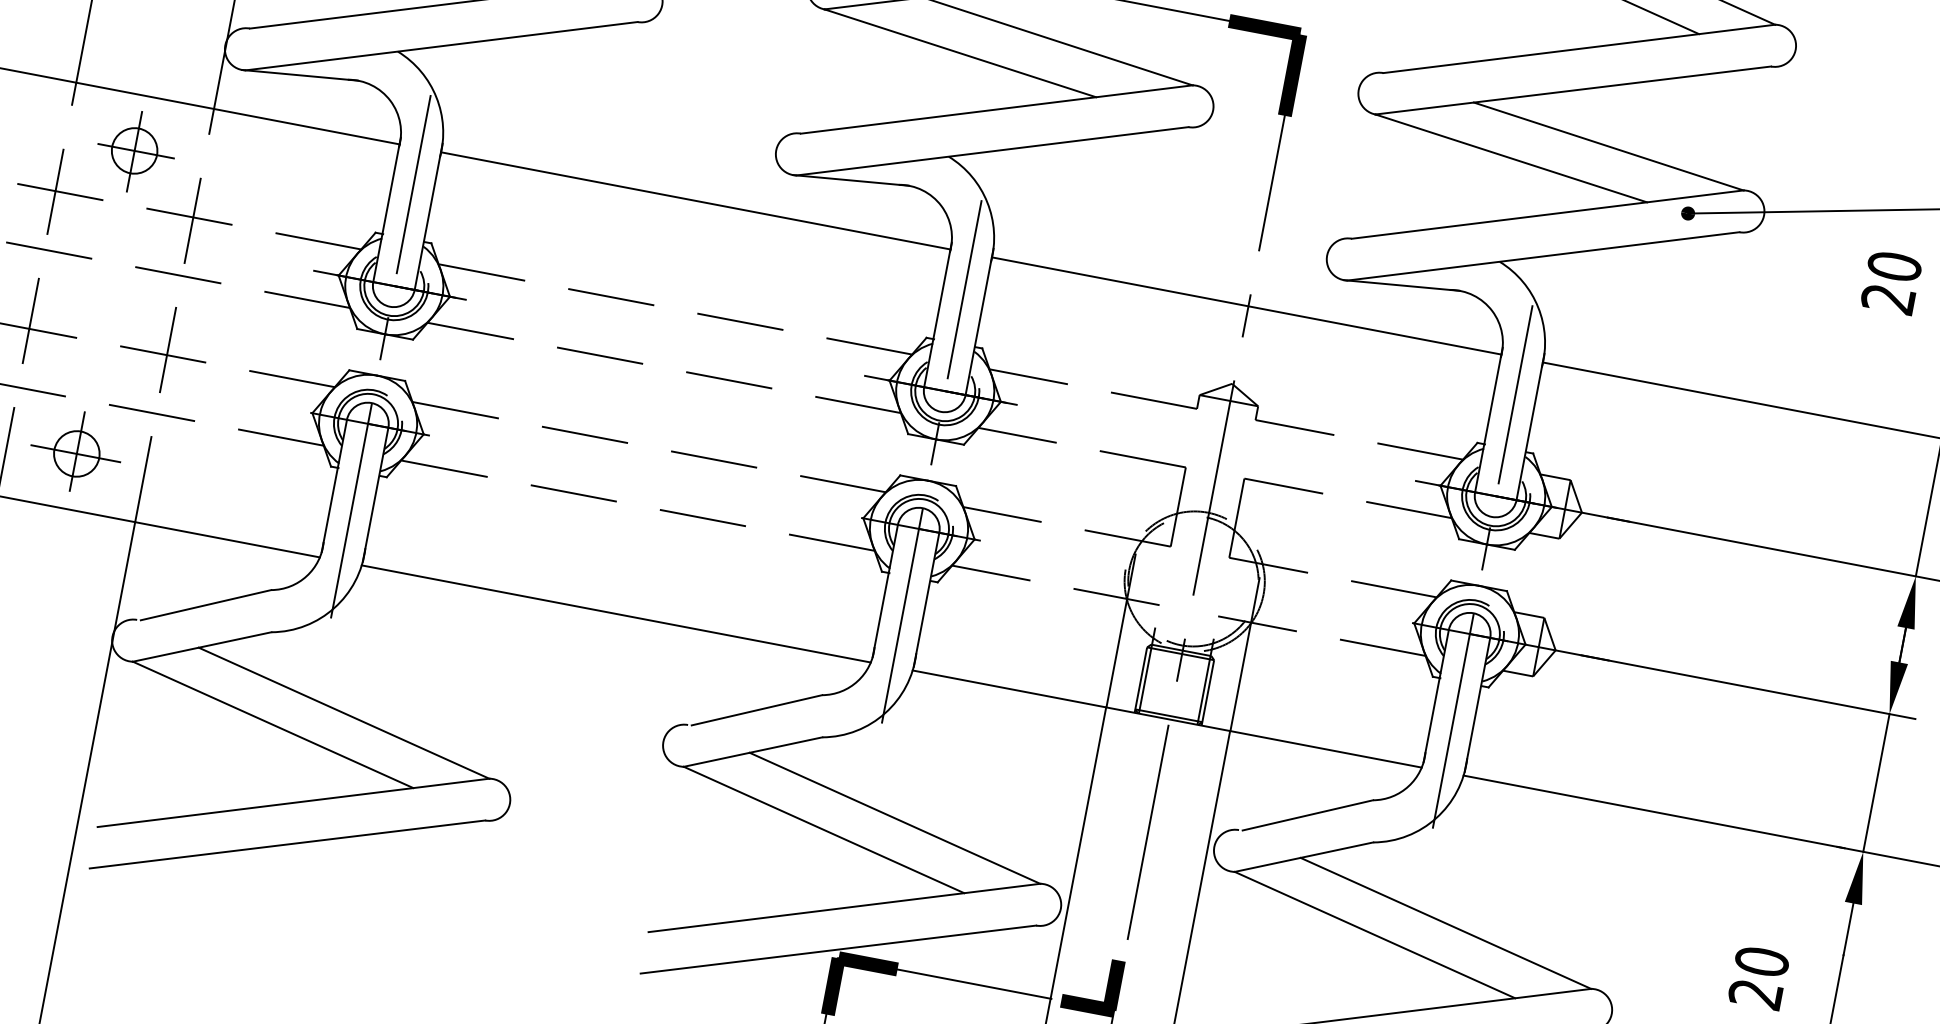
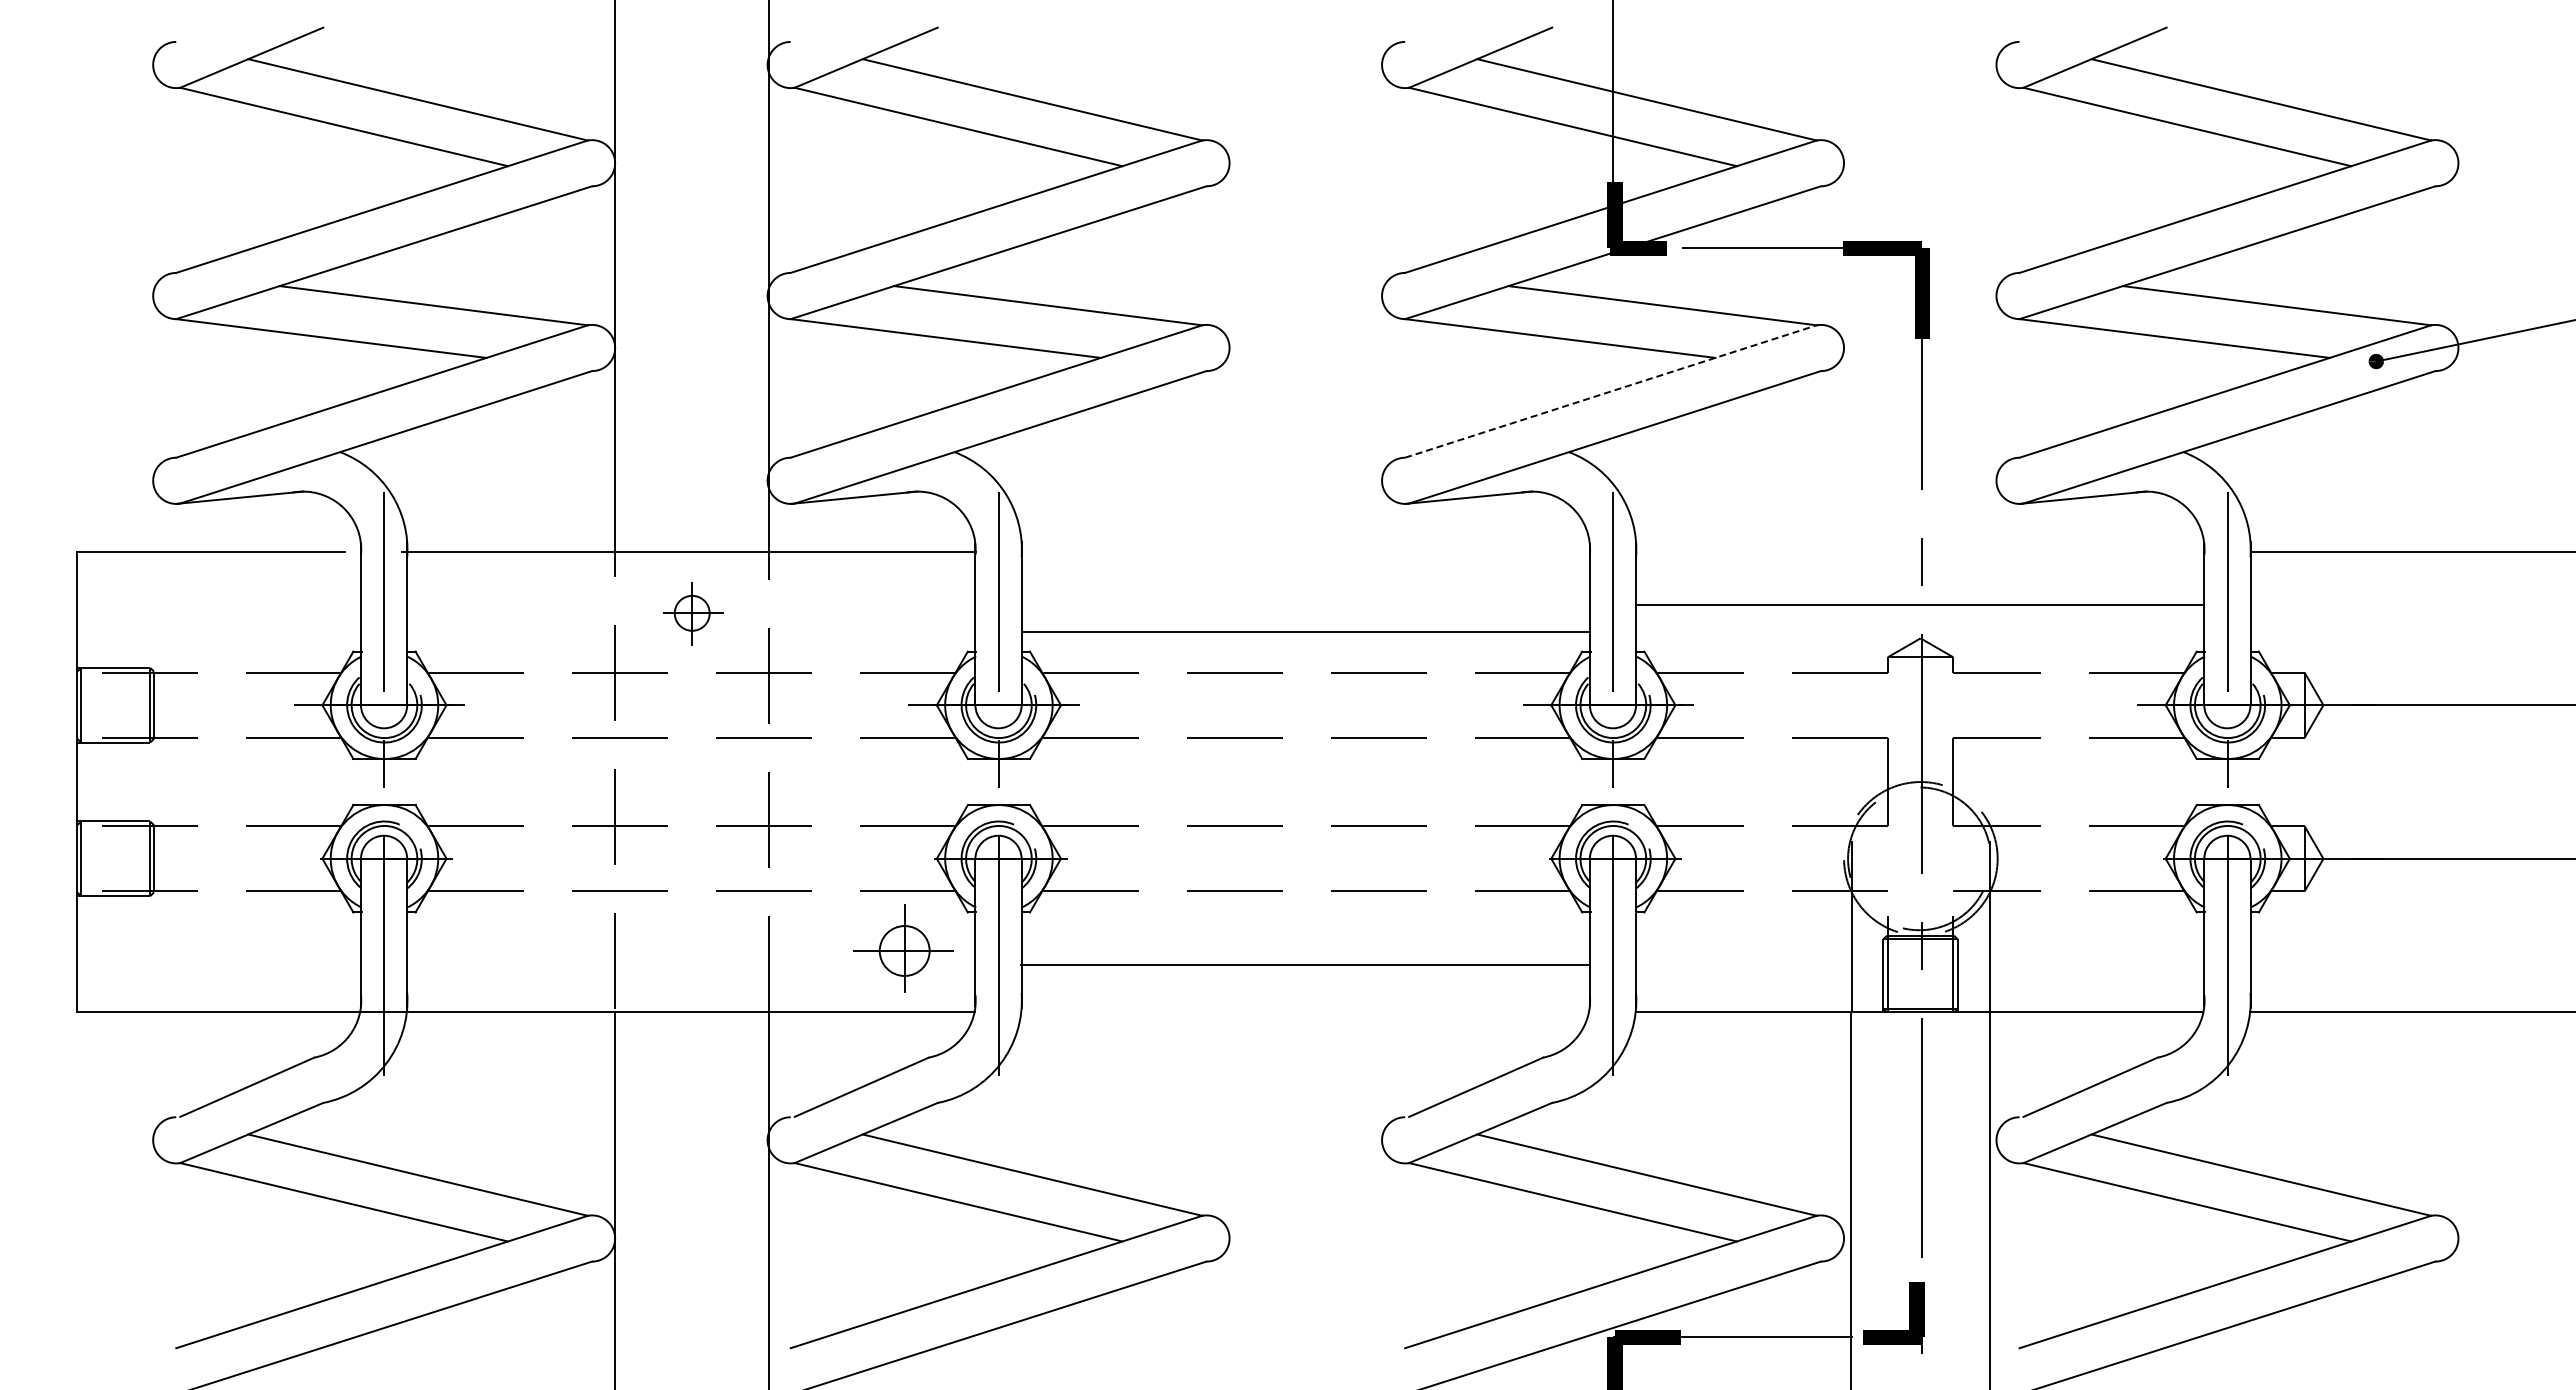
line: (997, 109) -> (1611, 391), solid -> dashed
part: (136, 151) -> (693, 613), size x0.7
line: (695, 200) -> (1305, 631), moved
line: (1246, 305) -> (1920, 604), moved
part: (76, 451) -> (903, 948), moved
line: (615, 613) -> (1304, 965), moved

